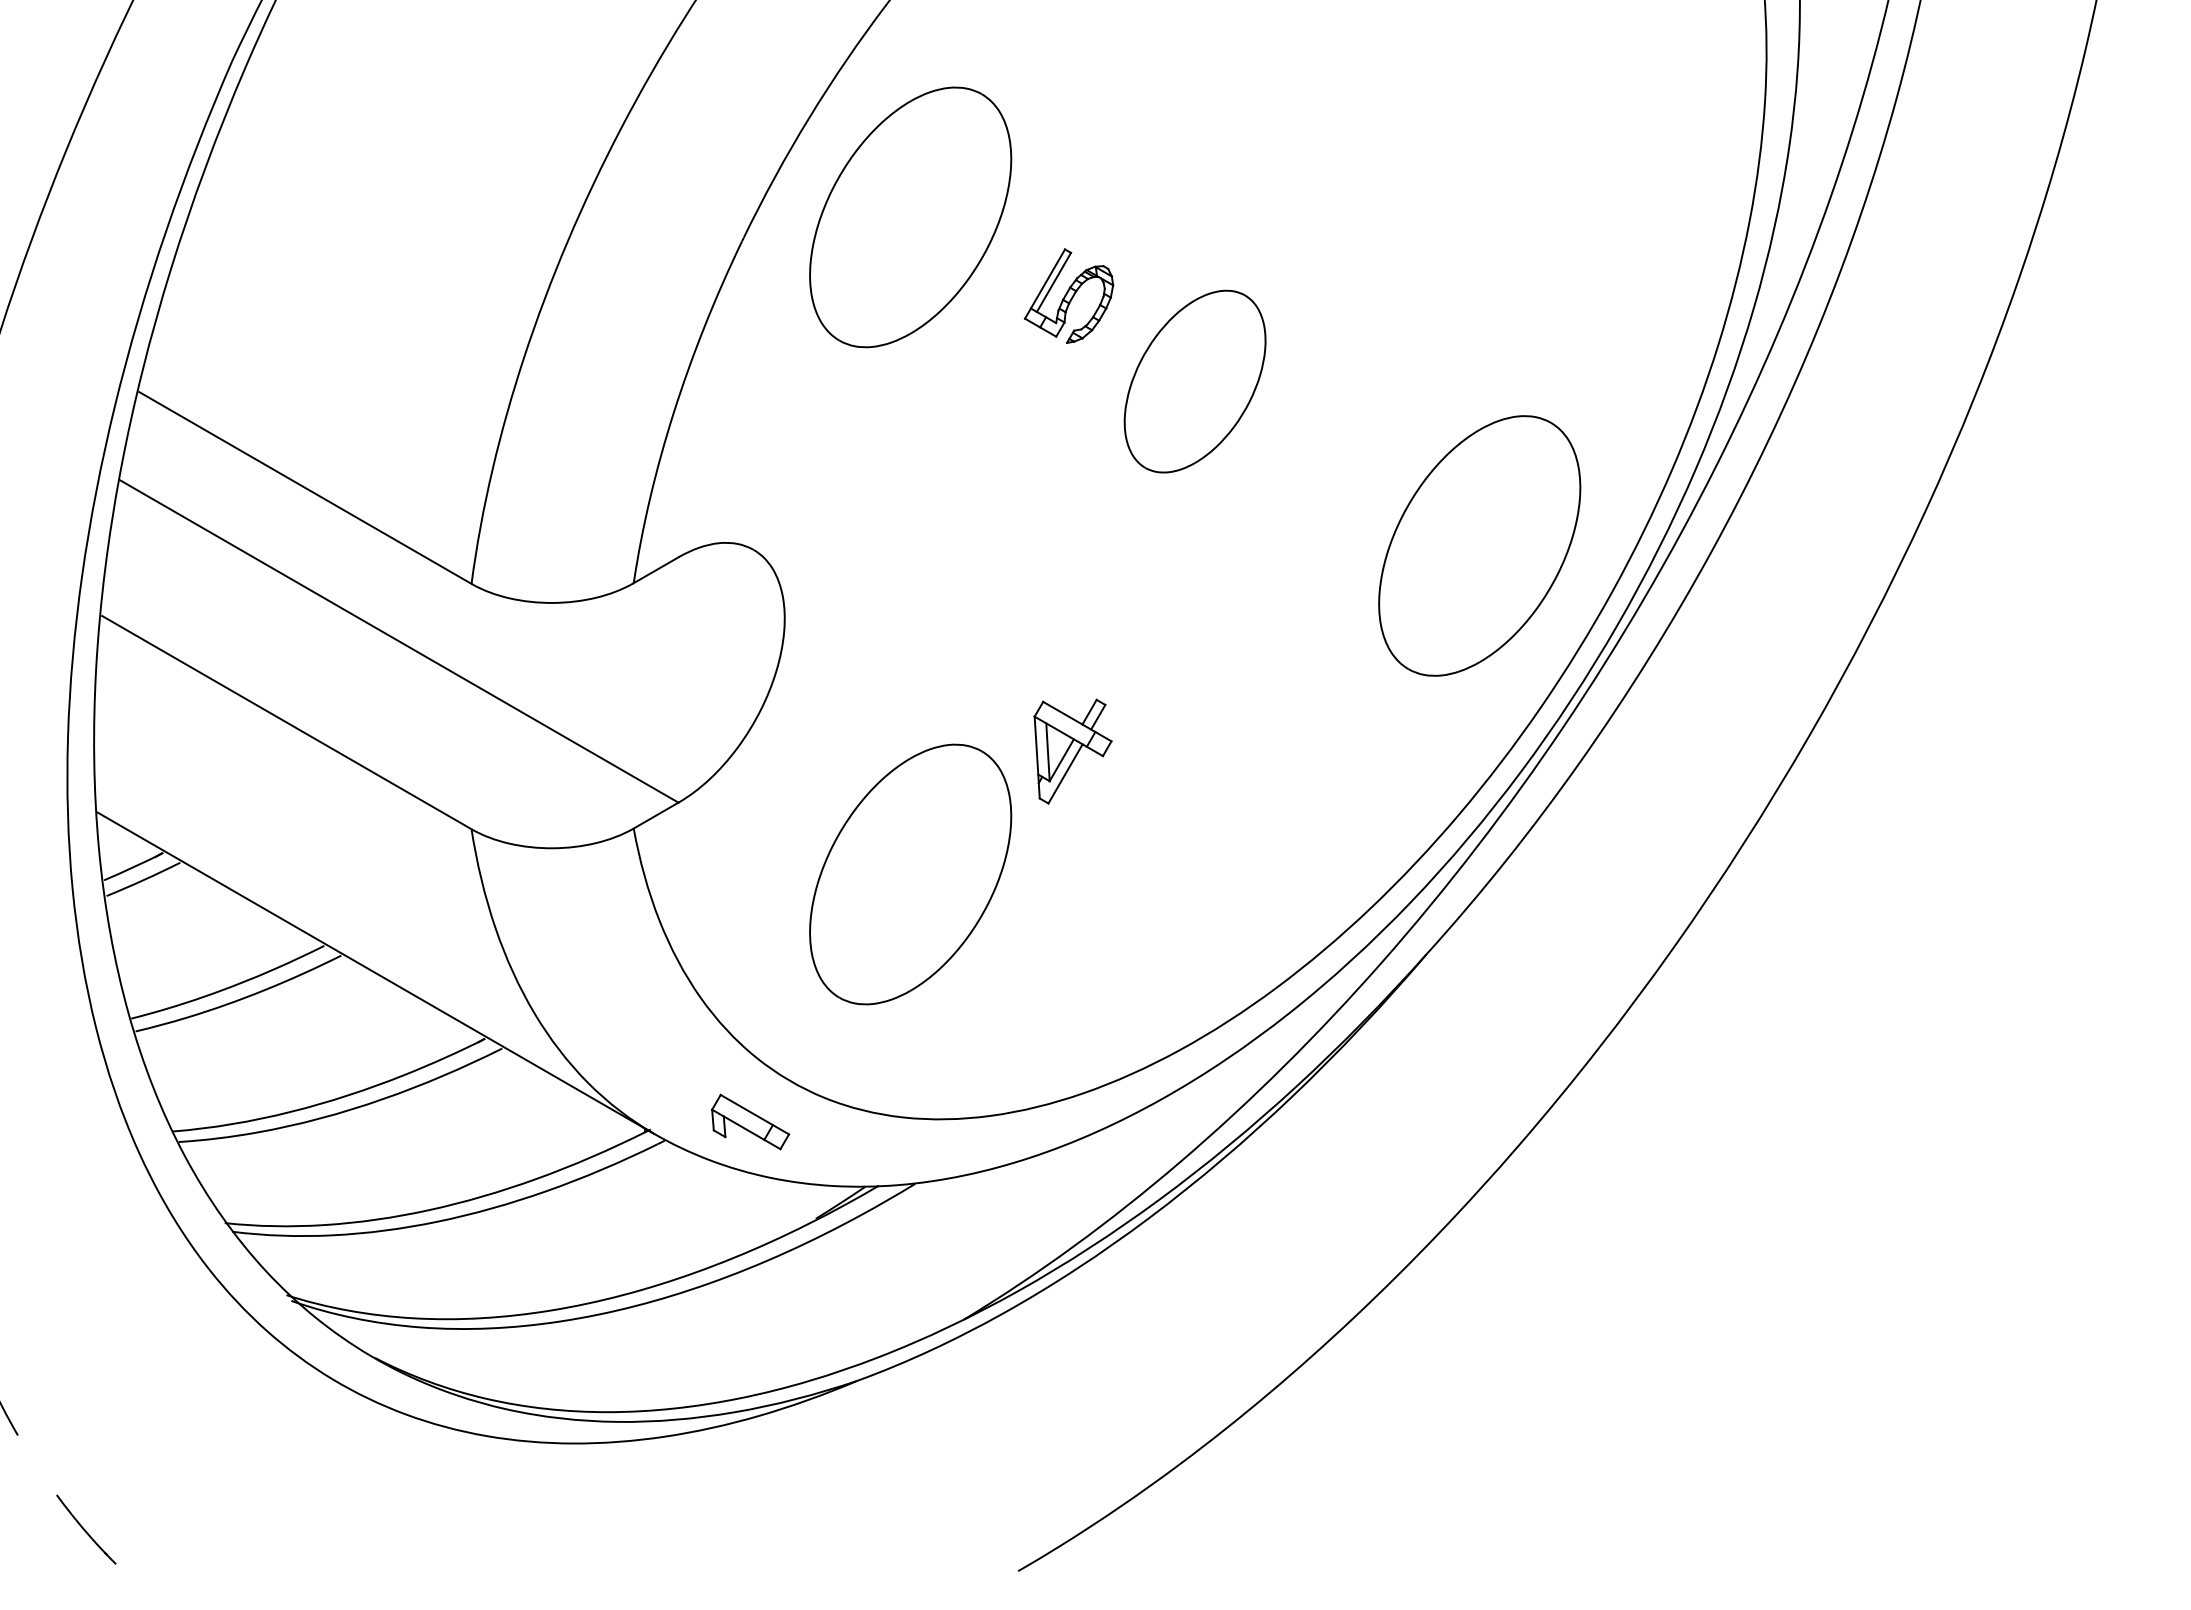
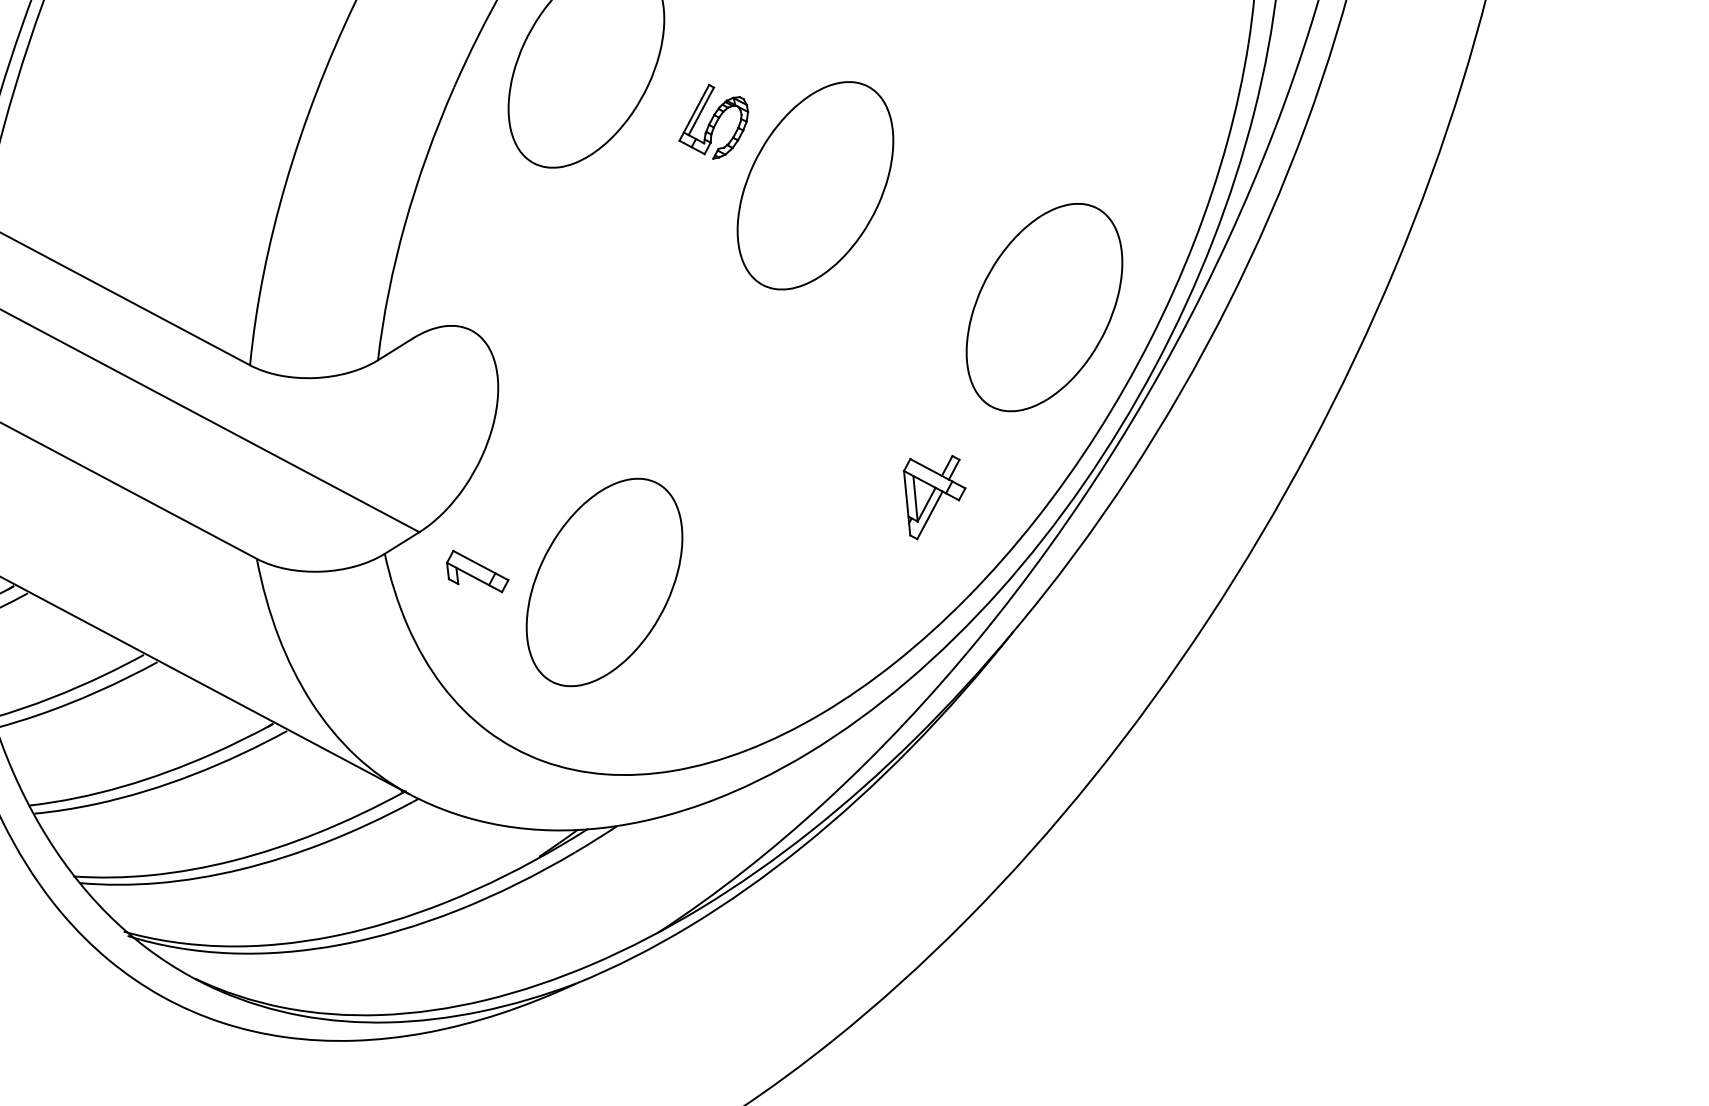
part: (1194, 381) -> (814, 185), size x1.43
part: (1072, 751) -> (934, 497), moved
part: (750, 1121) -> (477, 571), moved

